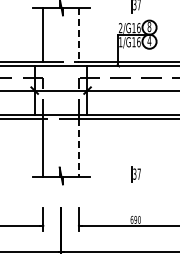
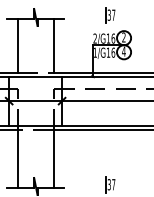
text: (149, 27) -> (124, 38), 8 -> 2
line: (79, 35) -> (54, 46), dashed -> solid
line: (79, 148) -> (54, 159), dashed -> solid

